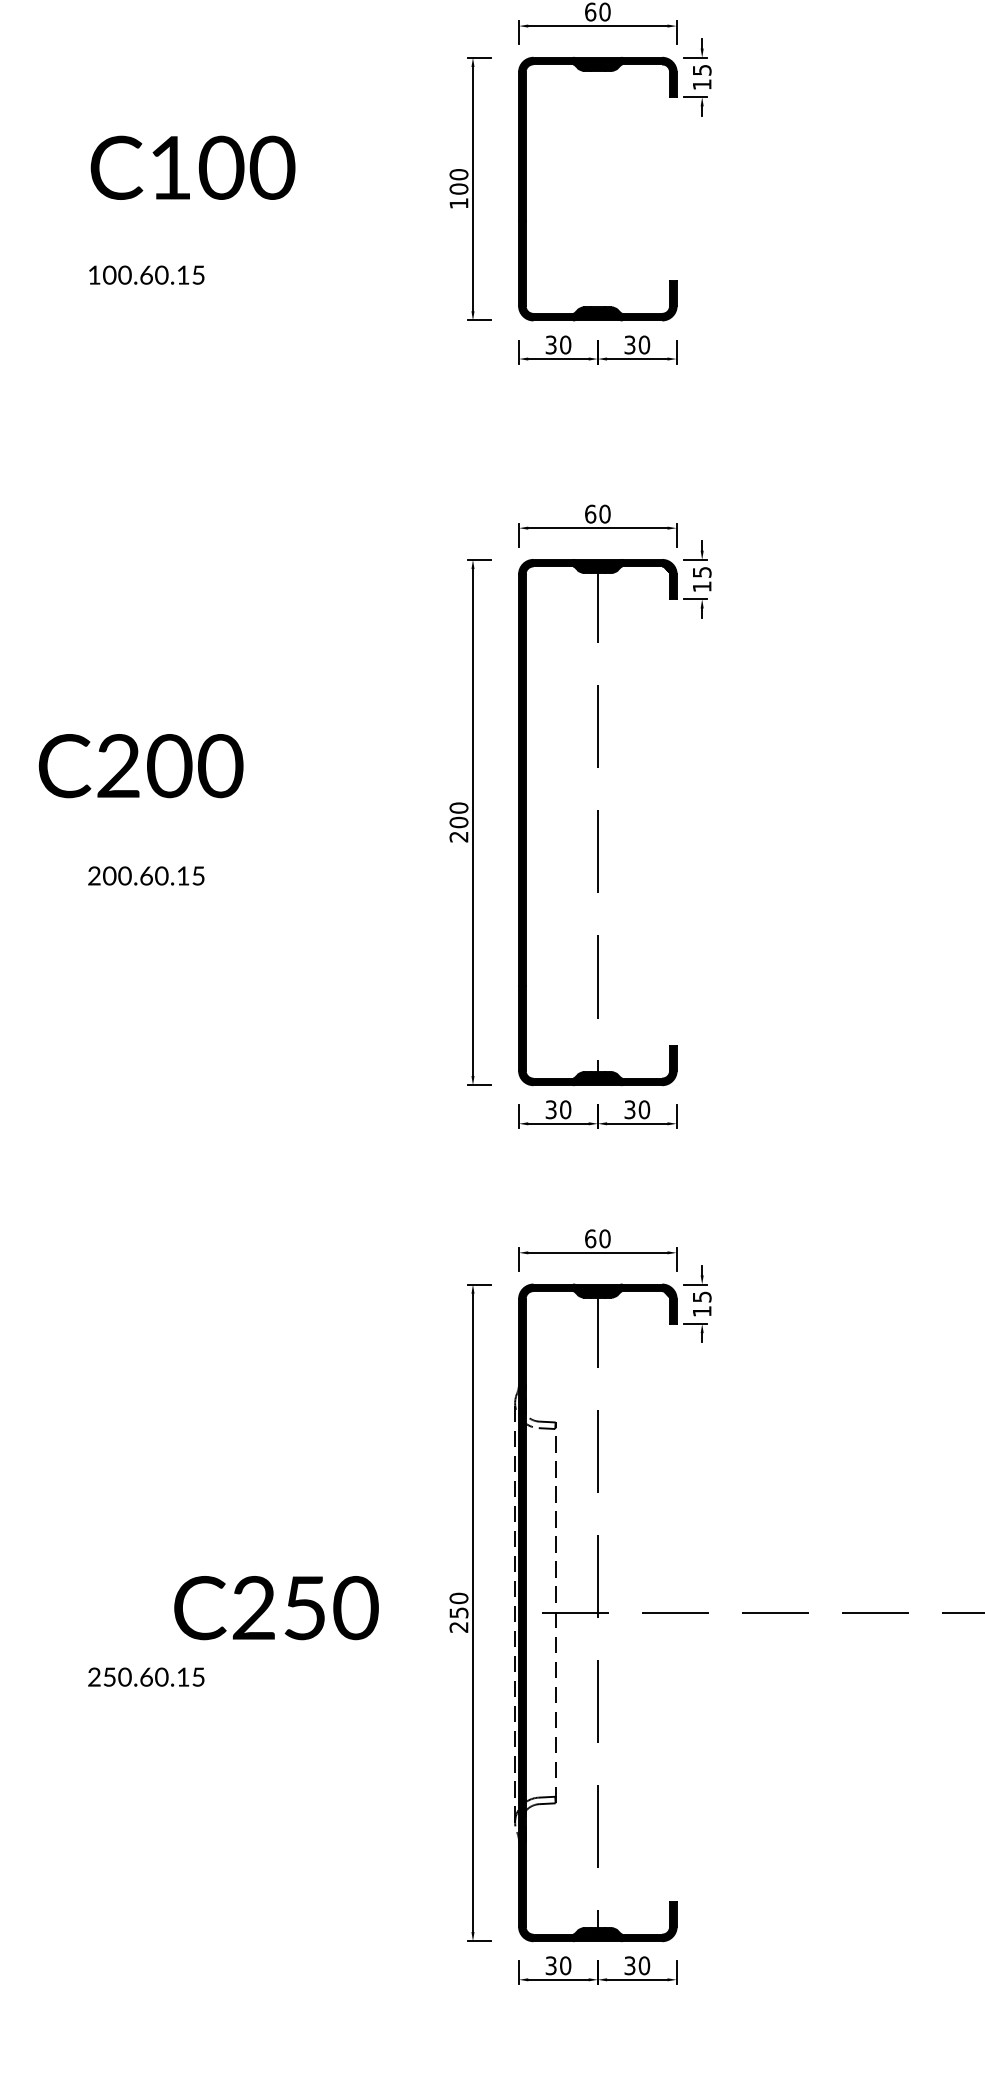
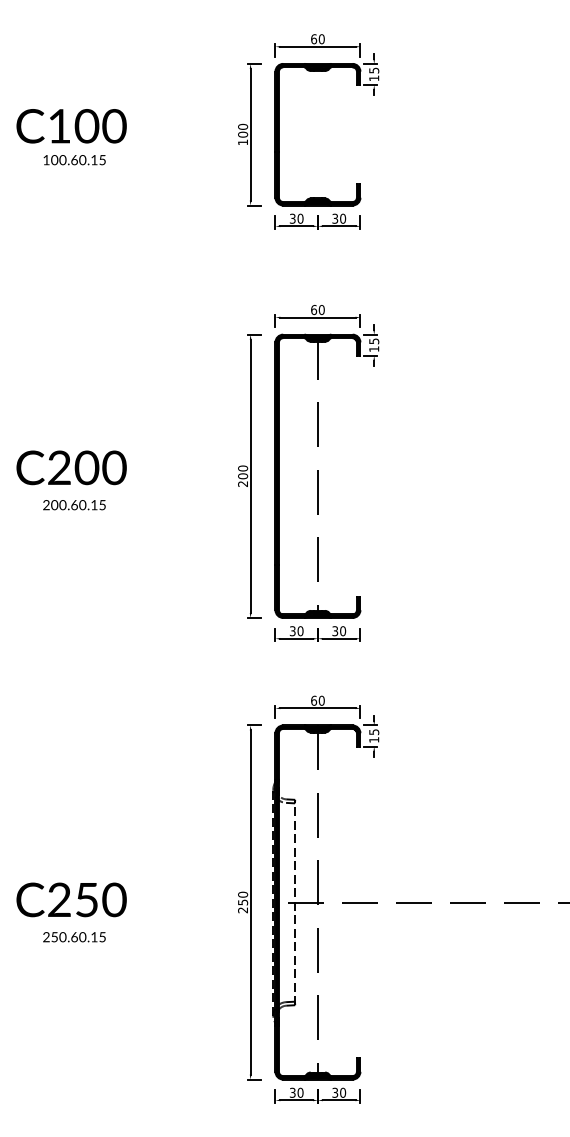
text: (192, 168) -> (71, 126), moved
text: (146, 275) -> (74, 160), moved
text: (140, 765) -> (71, 467), moved
text: (276, 1607) -> (71, 899), moved

